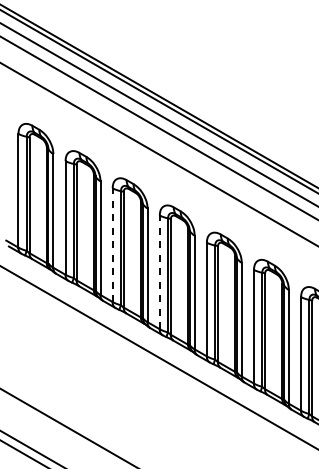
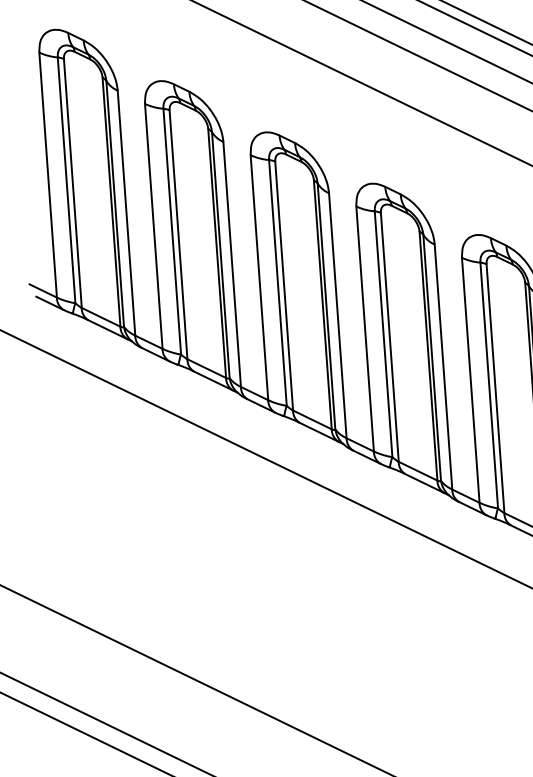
line: (112, 245) -> (259, 278), dashed -> solid
line: (159, 272) -> (364, 329), dashed -> solid

